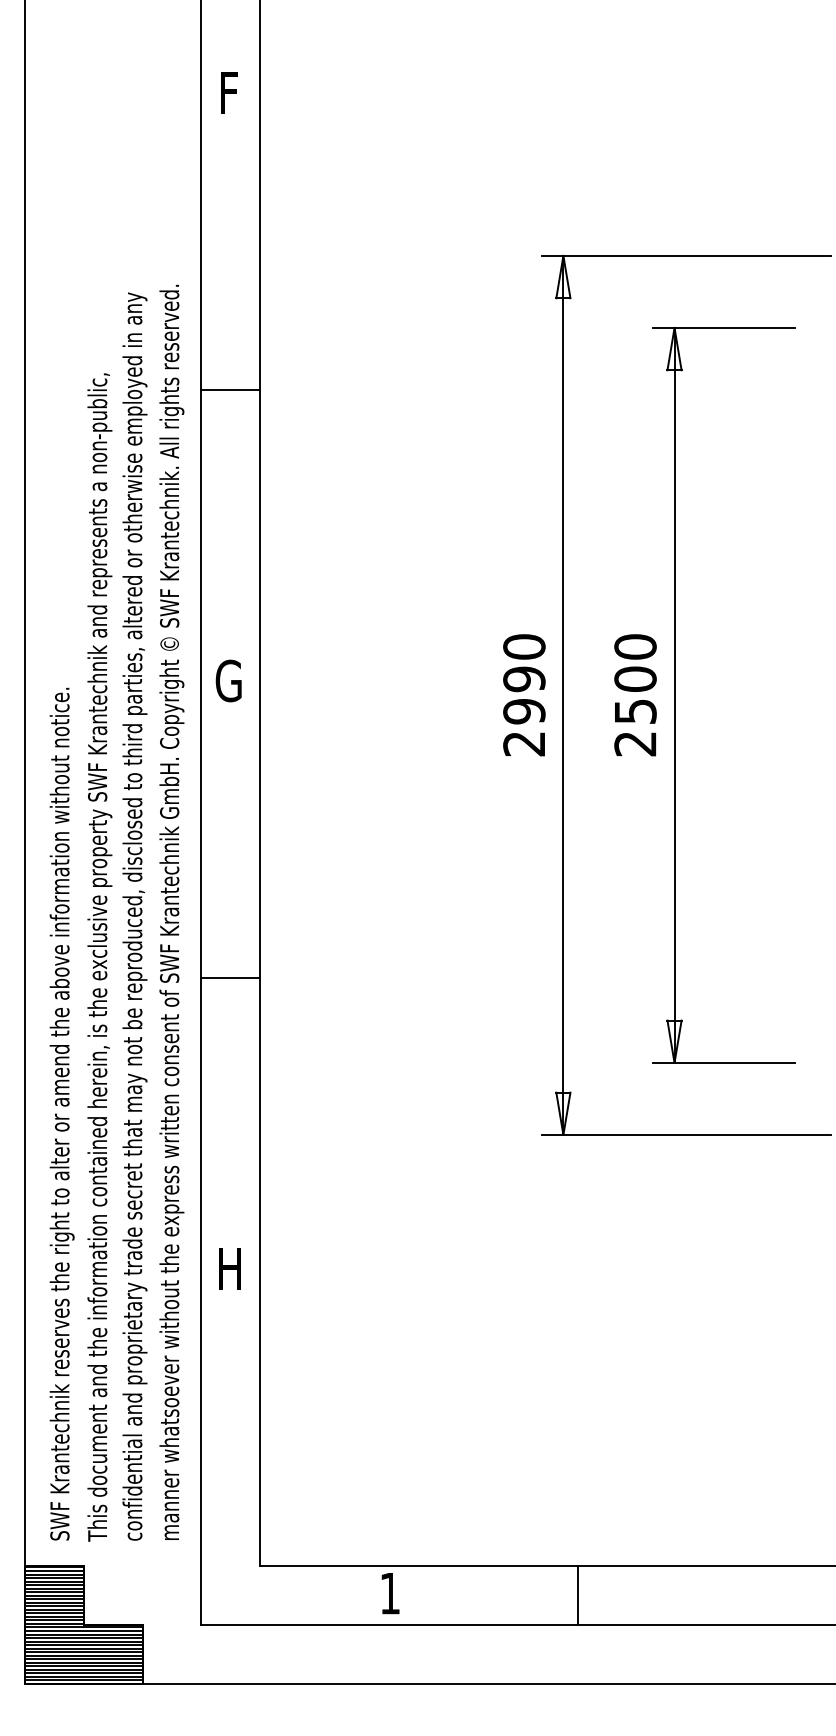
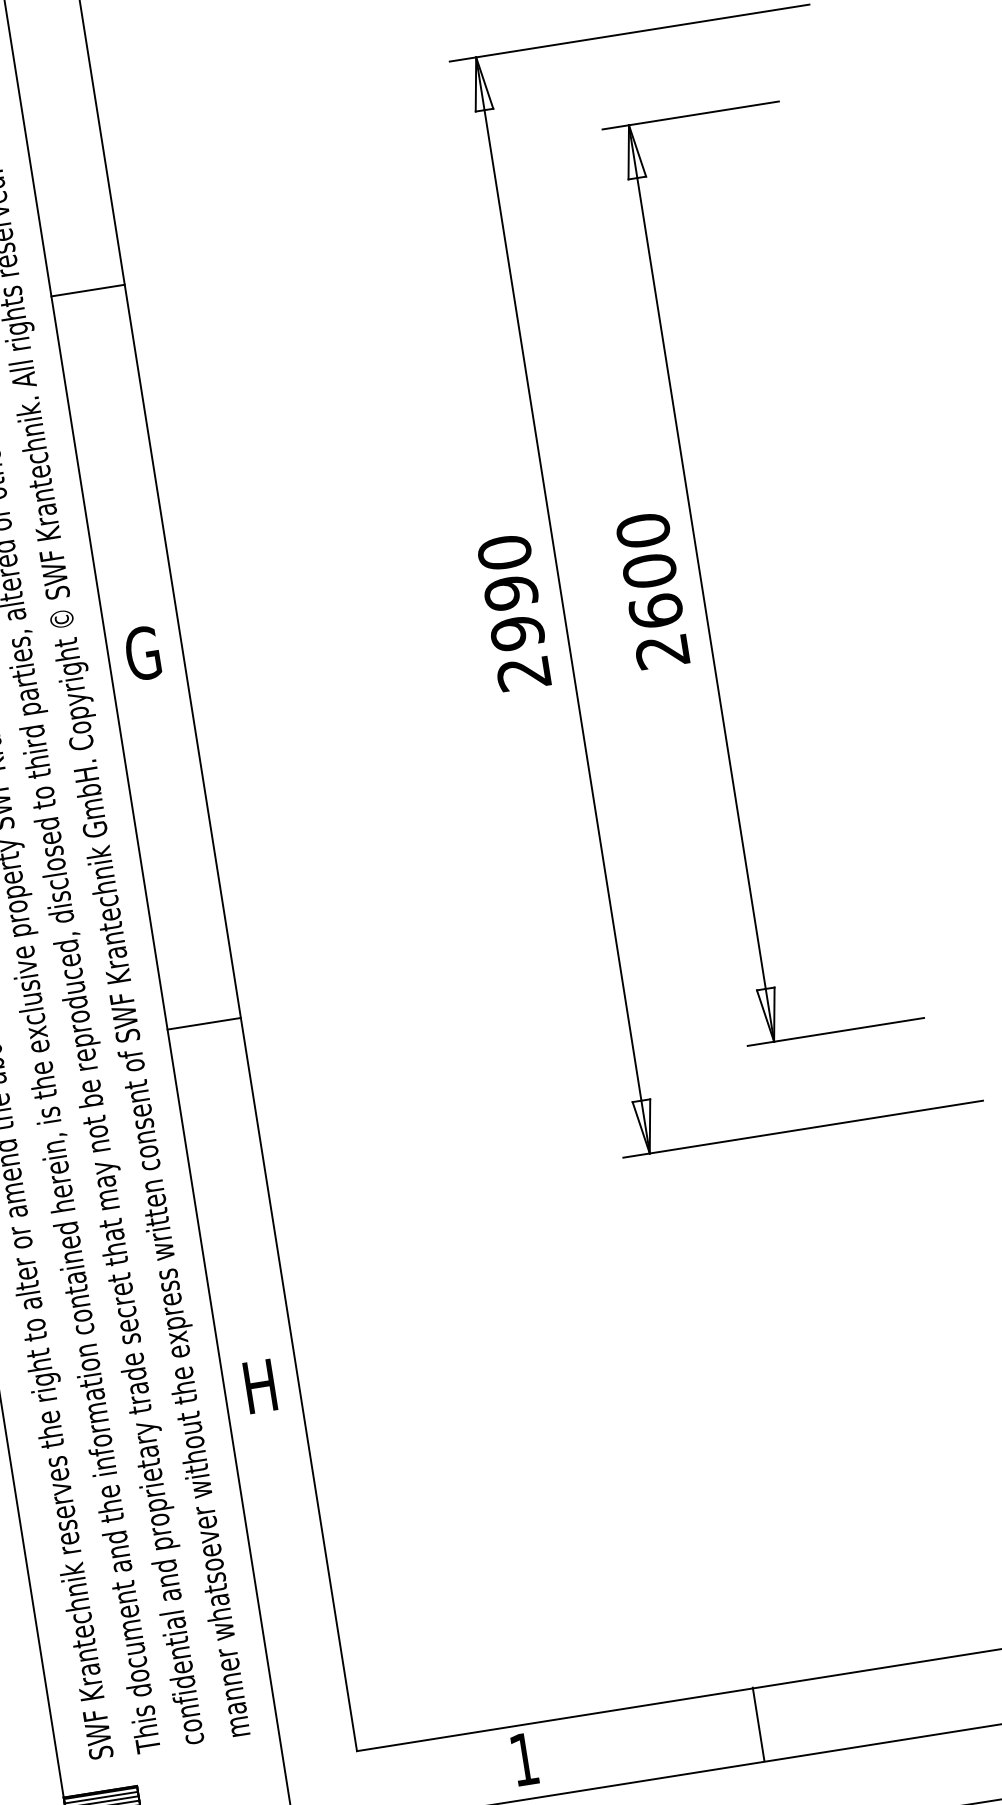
text: (635, 711) -> (656, 611), 2500 -> 2600

